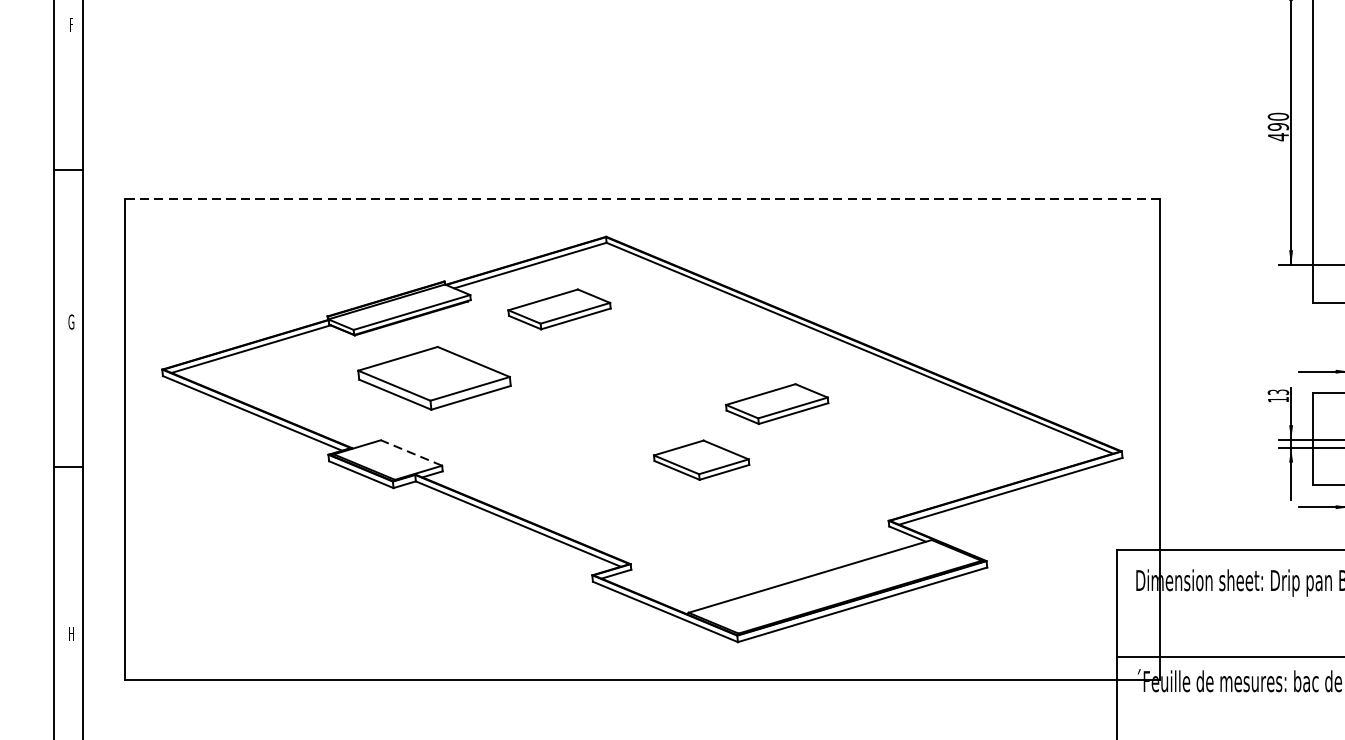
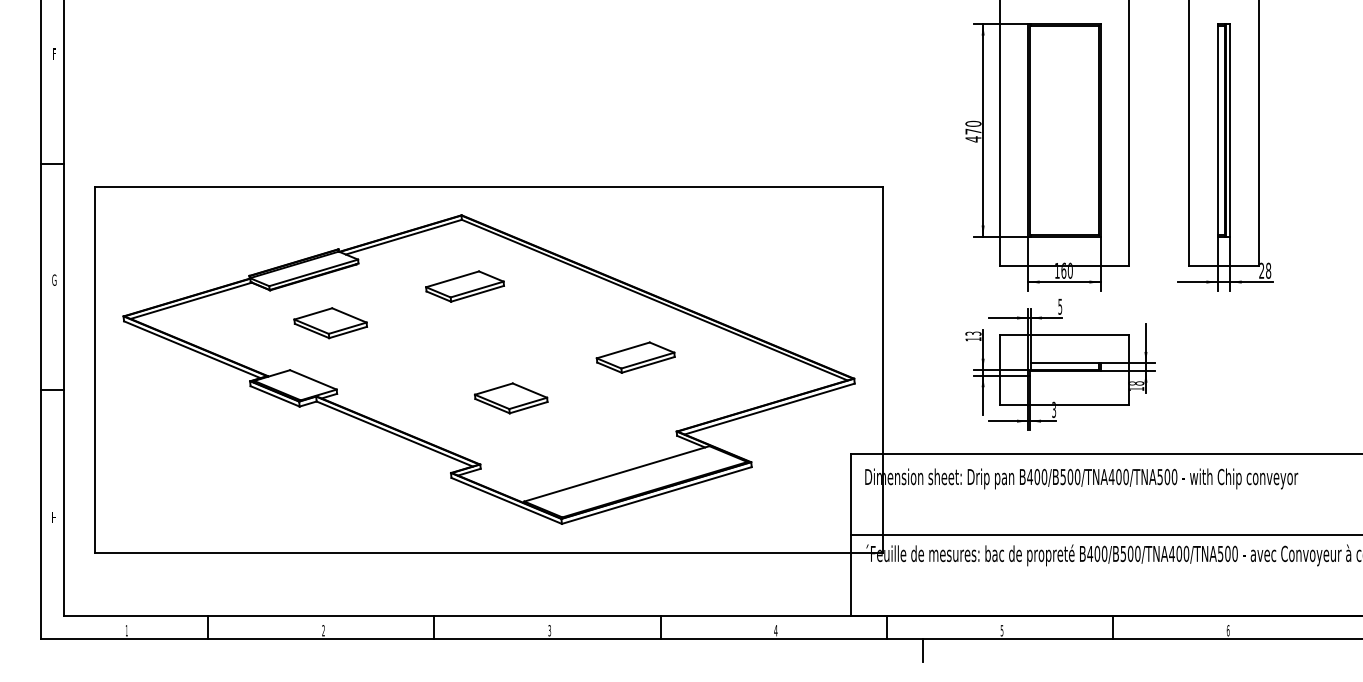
text: (1278, 126) -> (973, 131), 490 -> 470
line: (641, 199) -> (488, 186), dashed -> solid
part: (558, 309) -> (464, 286), moved
part: (434, 378) -> (330, 323), size x0.62
part: (776, 403) -> (635, 357), moved
line: (410, 452) -> (312, 379), dashed -> solid
part: (701, 460) -> (511, 398), moved

